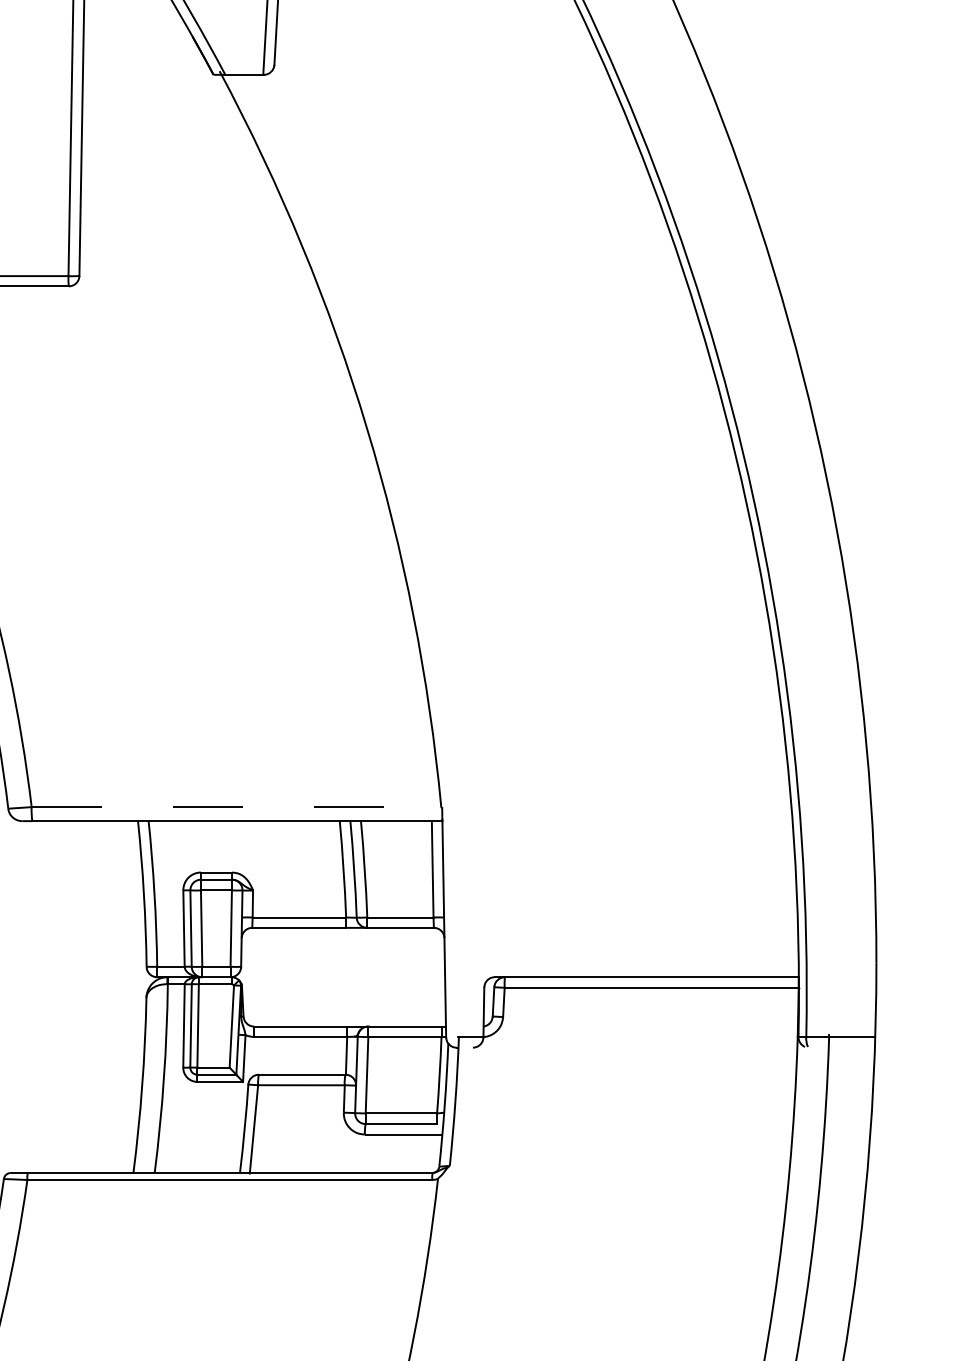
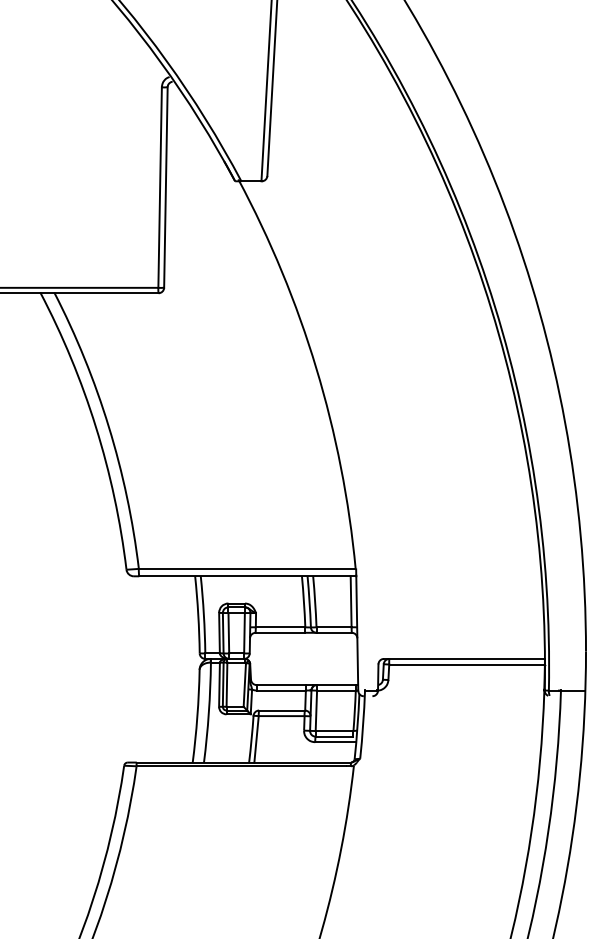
line: (234, 806) -> (246, 568), dashed -> solid

